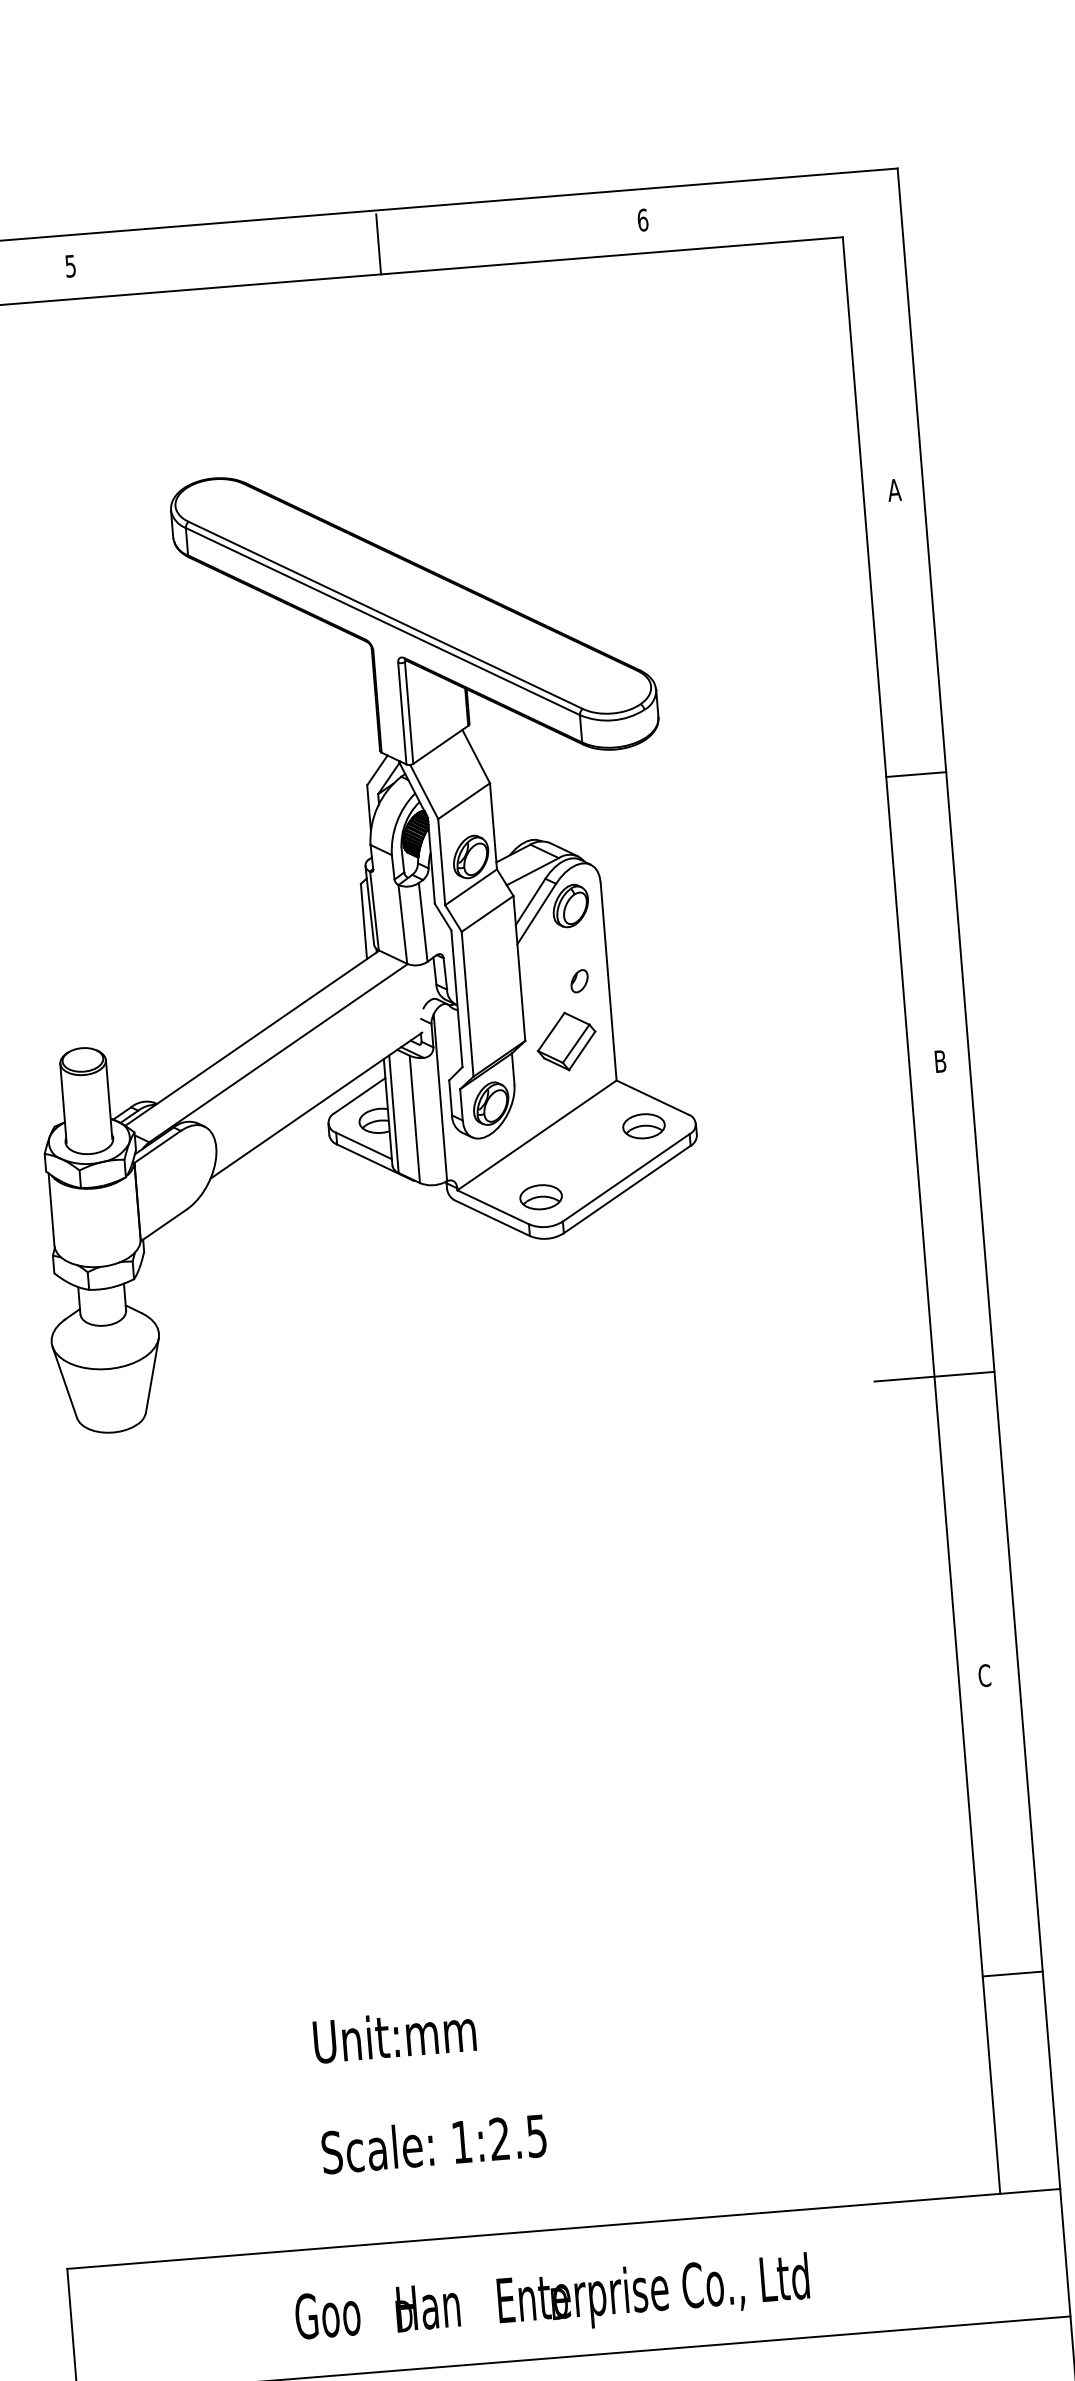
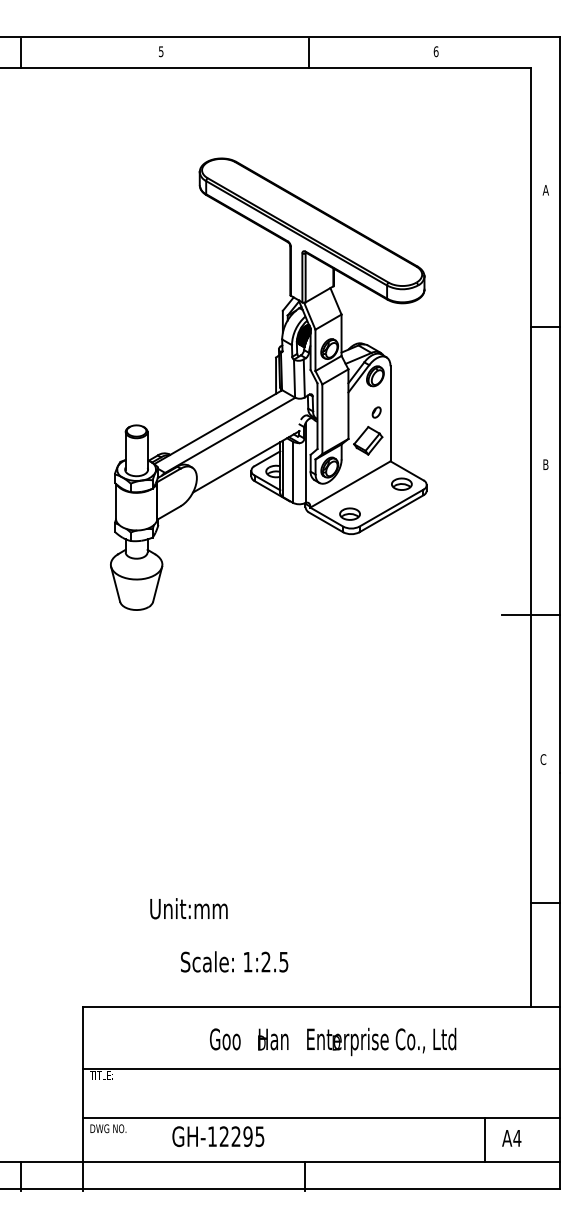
text: (393, 2035) -> (188, 908), moved
text: (433, 2143) -> (234, 961), moved
text: (553, 2301) -> (333, 1041), moved

